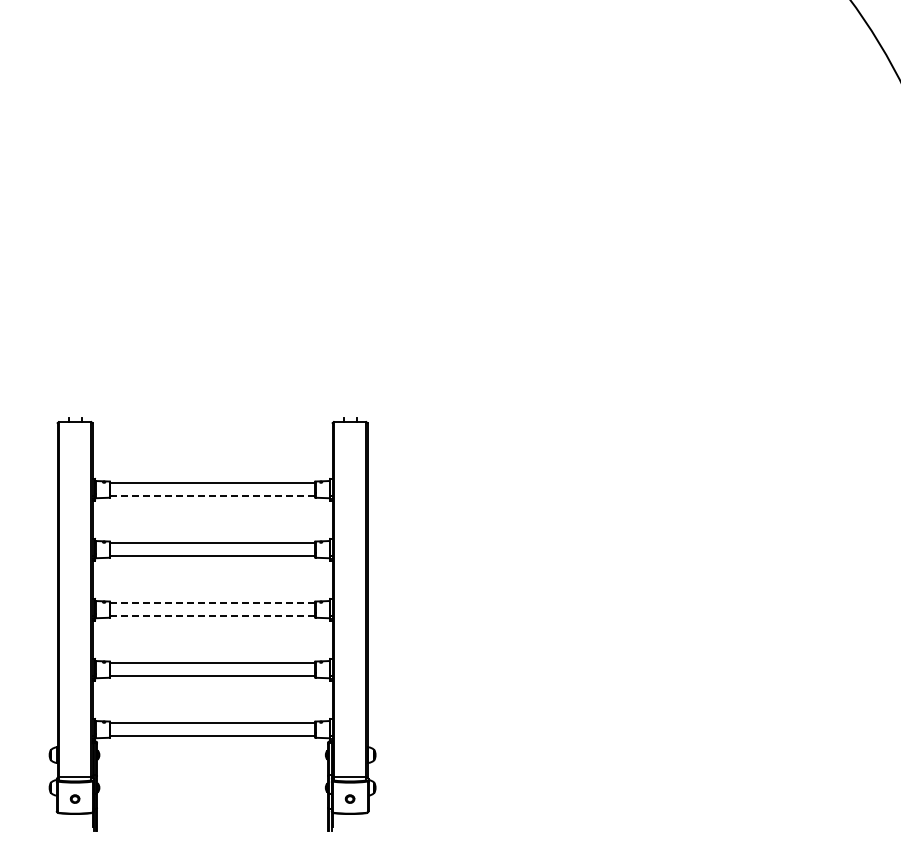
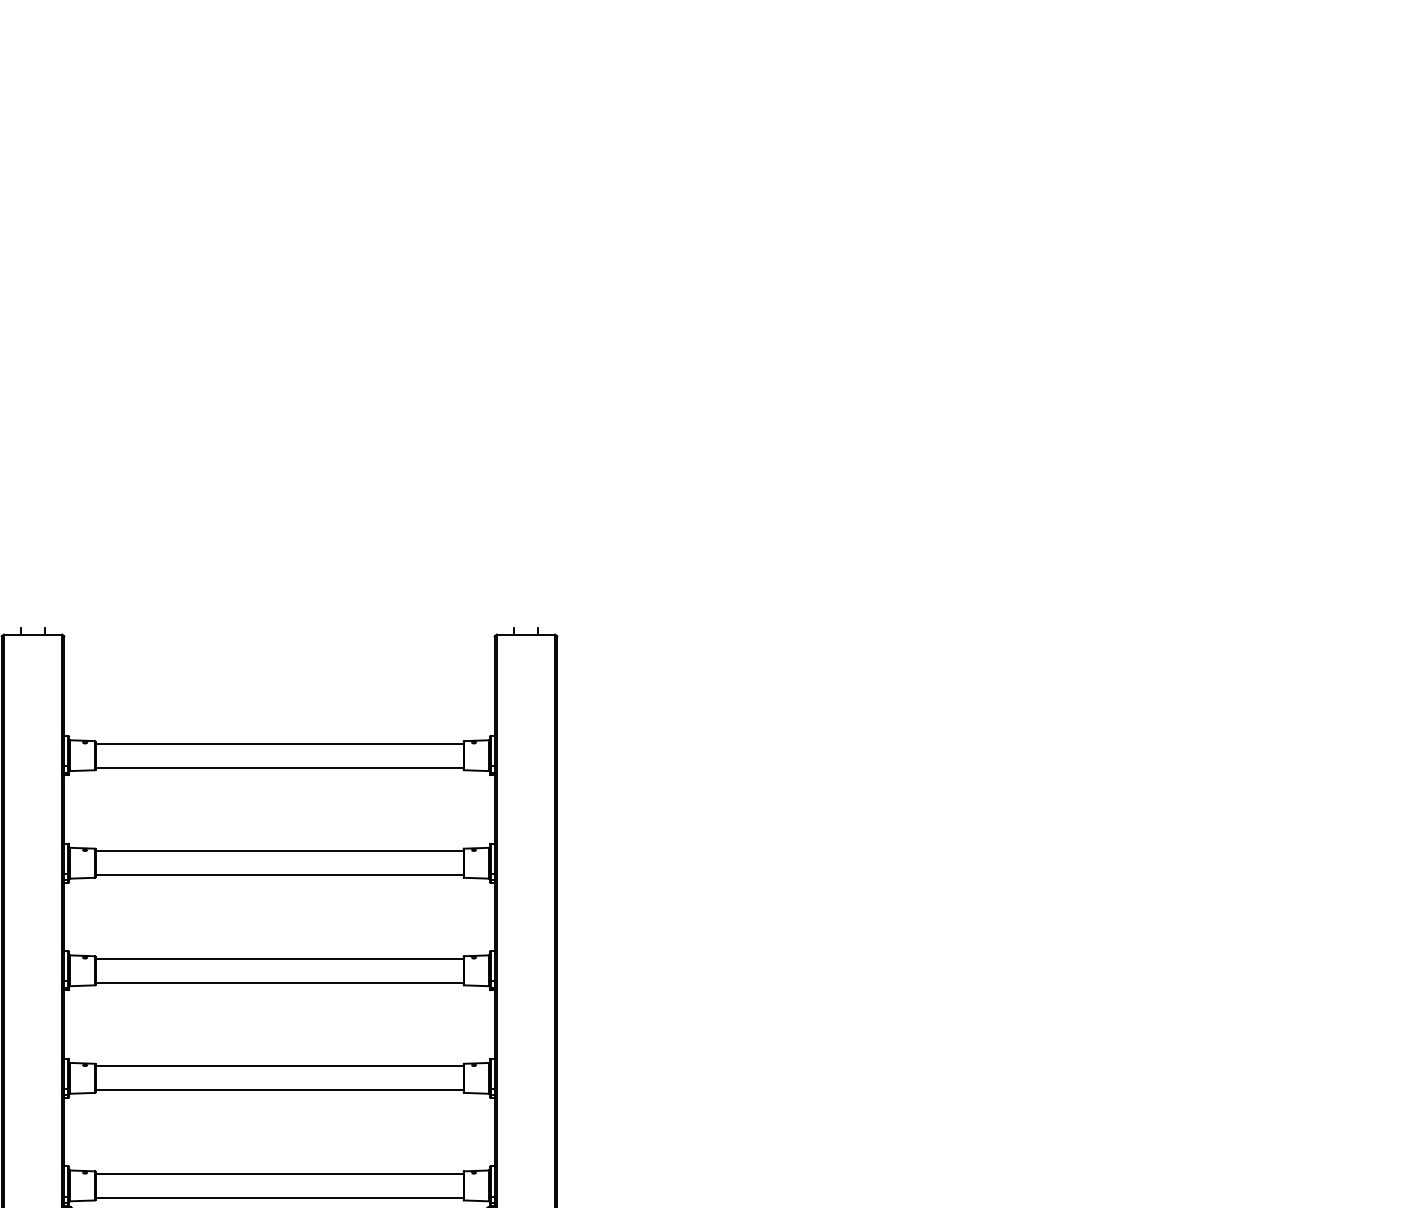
line: (212, 496) -> (279, 767), dashed -> solid
line: (212, 602) -> (279, 957), dashed -> solid
line: (212, 616) -> (279, 983), dashed -> solid

